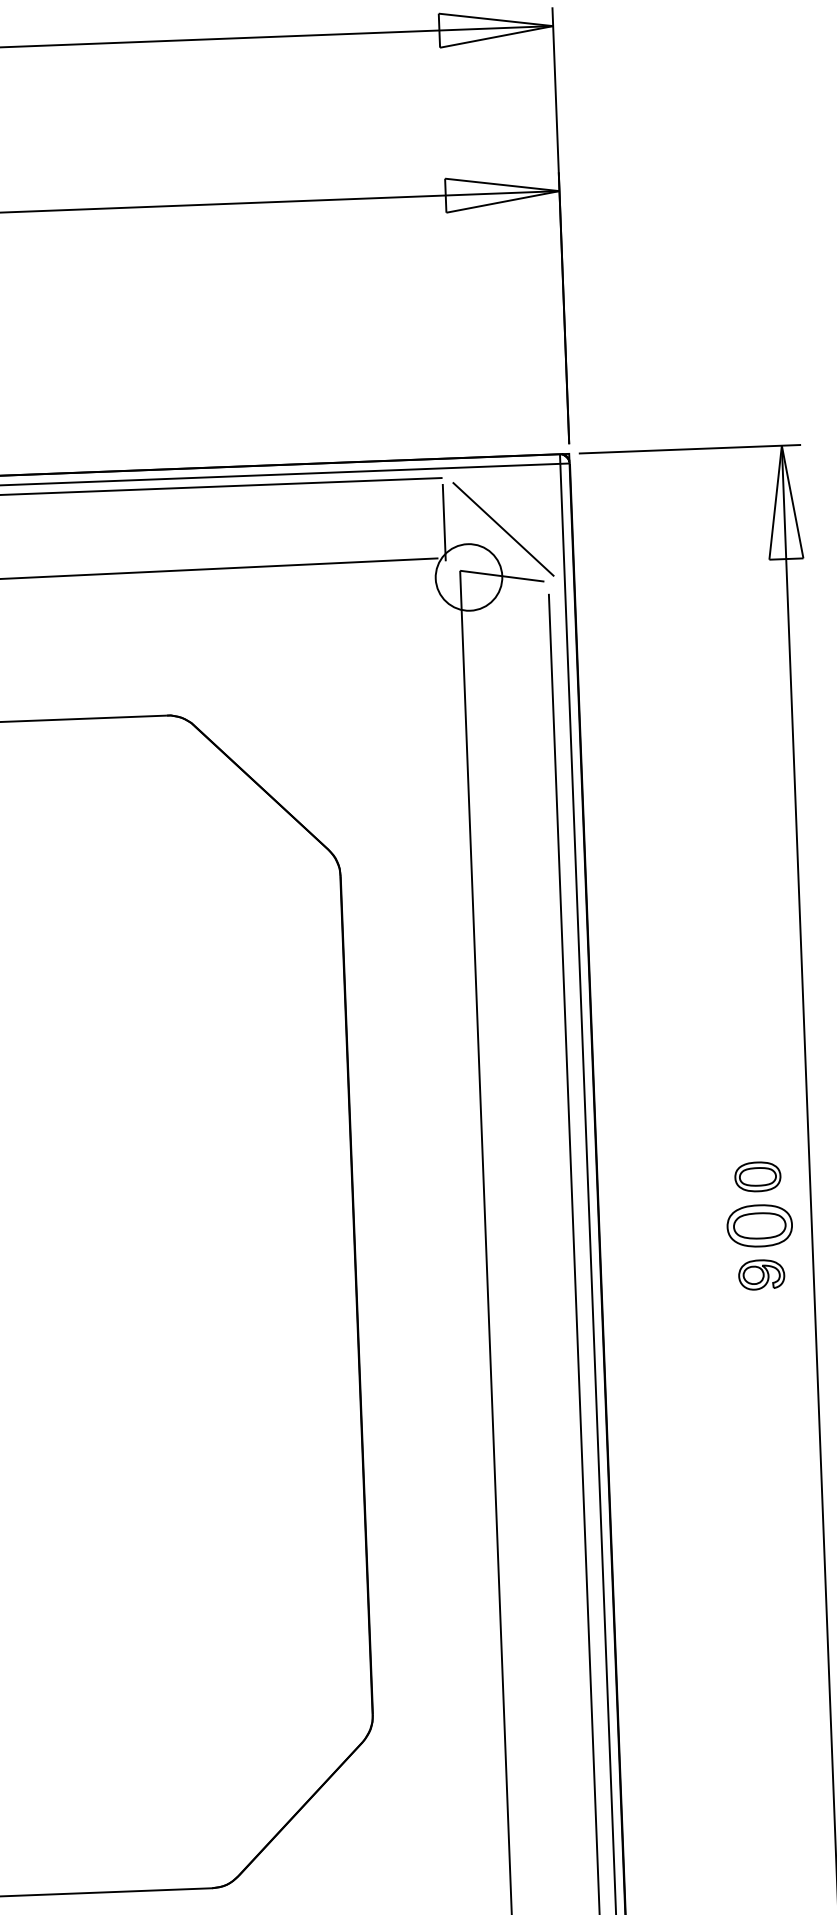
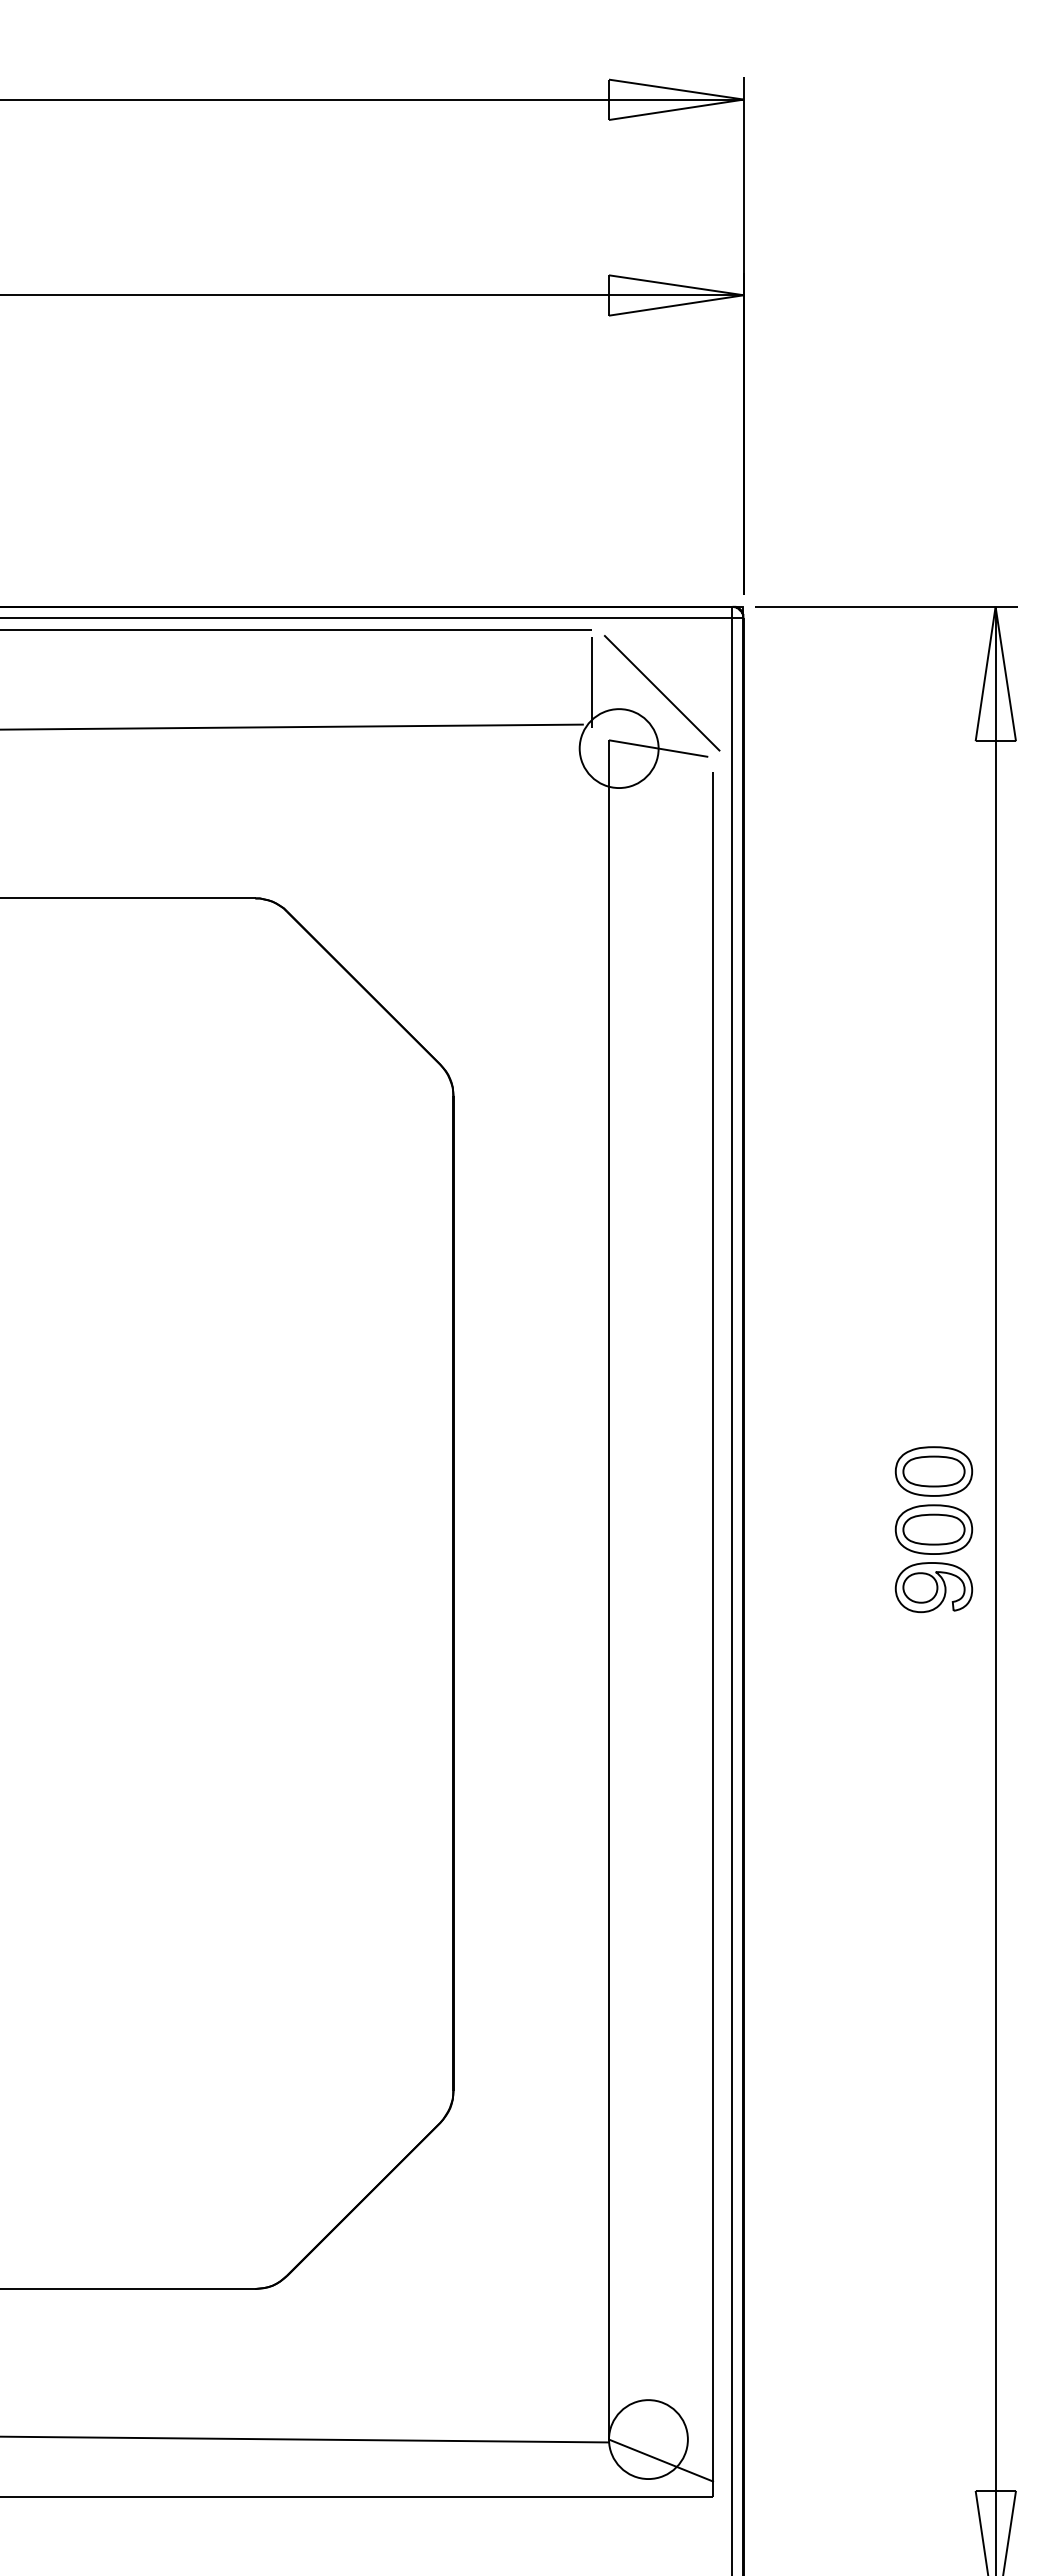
part: (757, 1176) -> (933, 1471), size x1.43
part: (761, 1274) -> (933, 1587), size x1.43

